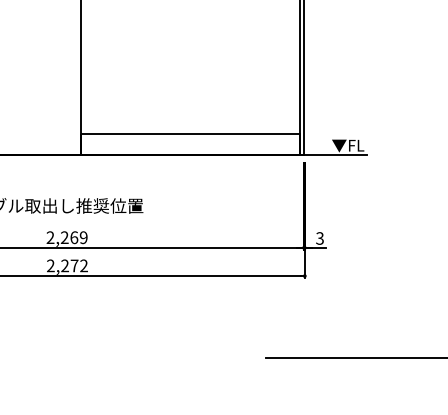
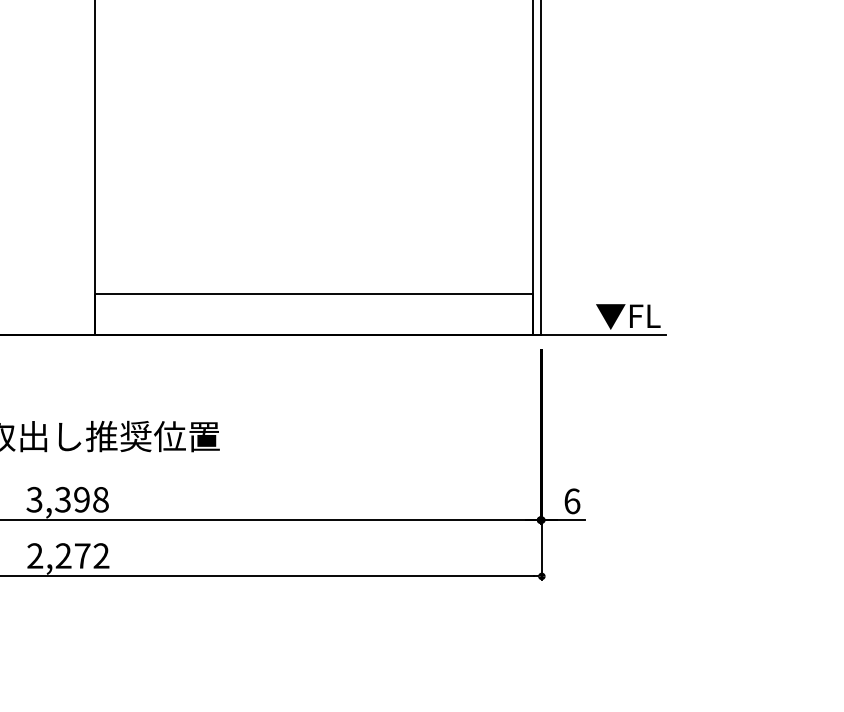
text: (66, 237) -> (66, 499), 2,269 -> 3,398
text: (320, 238) -> (573, 501), 3 -> 6

